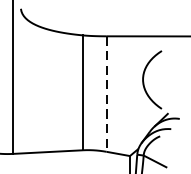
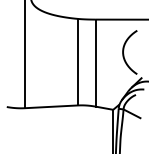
line: (106, 94) -> (95, 63), dashed -> solid

